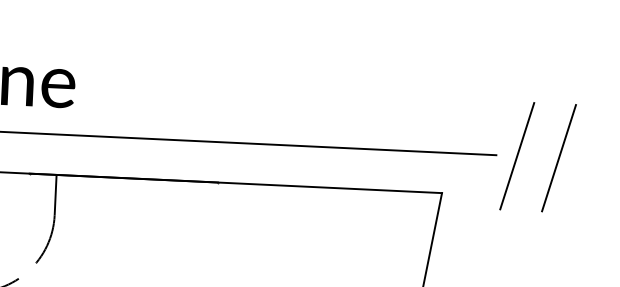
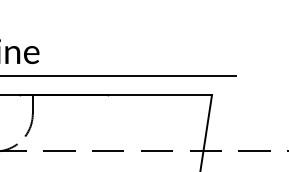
line: (515, 156) -> (245, 76), removed
line: (558, 158) -> (265, 76), removed

